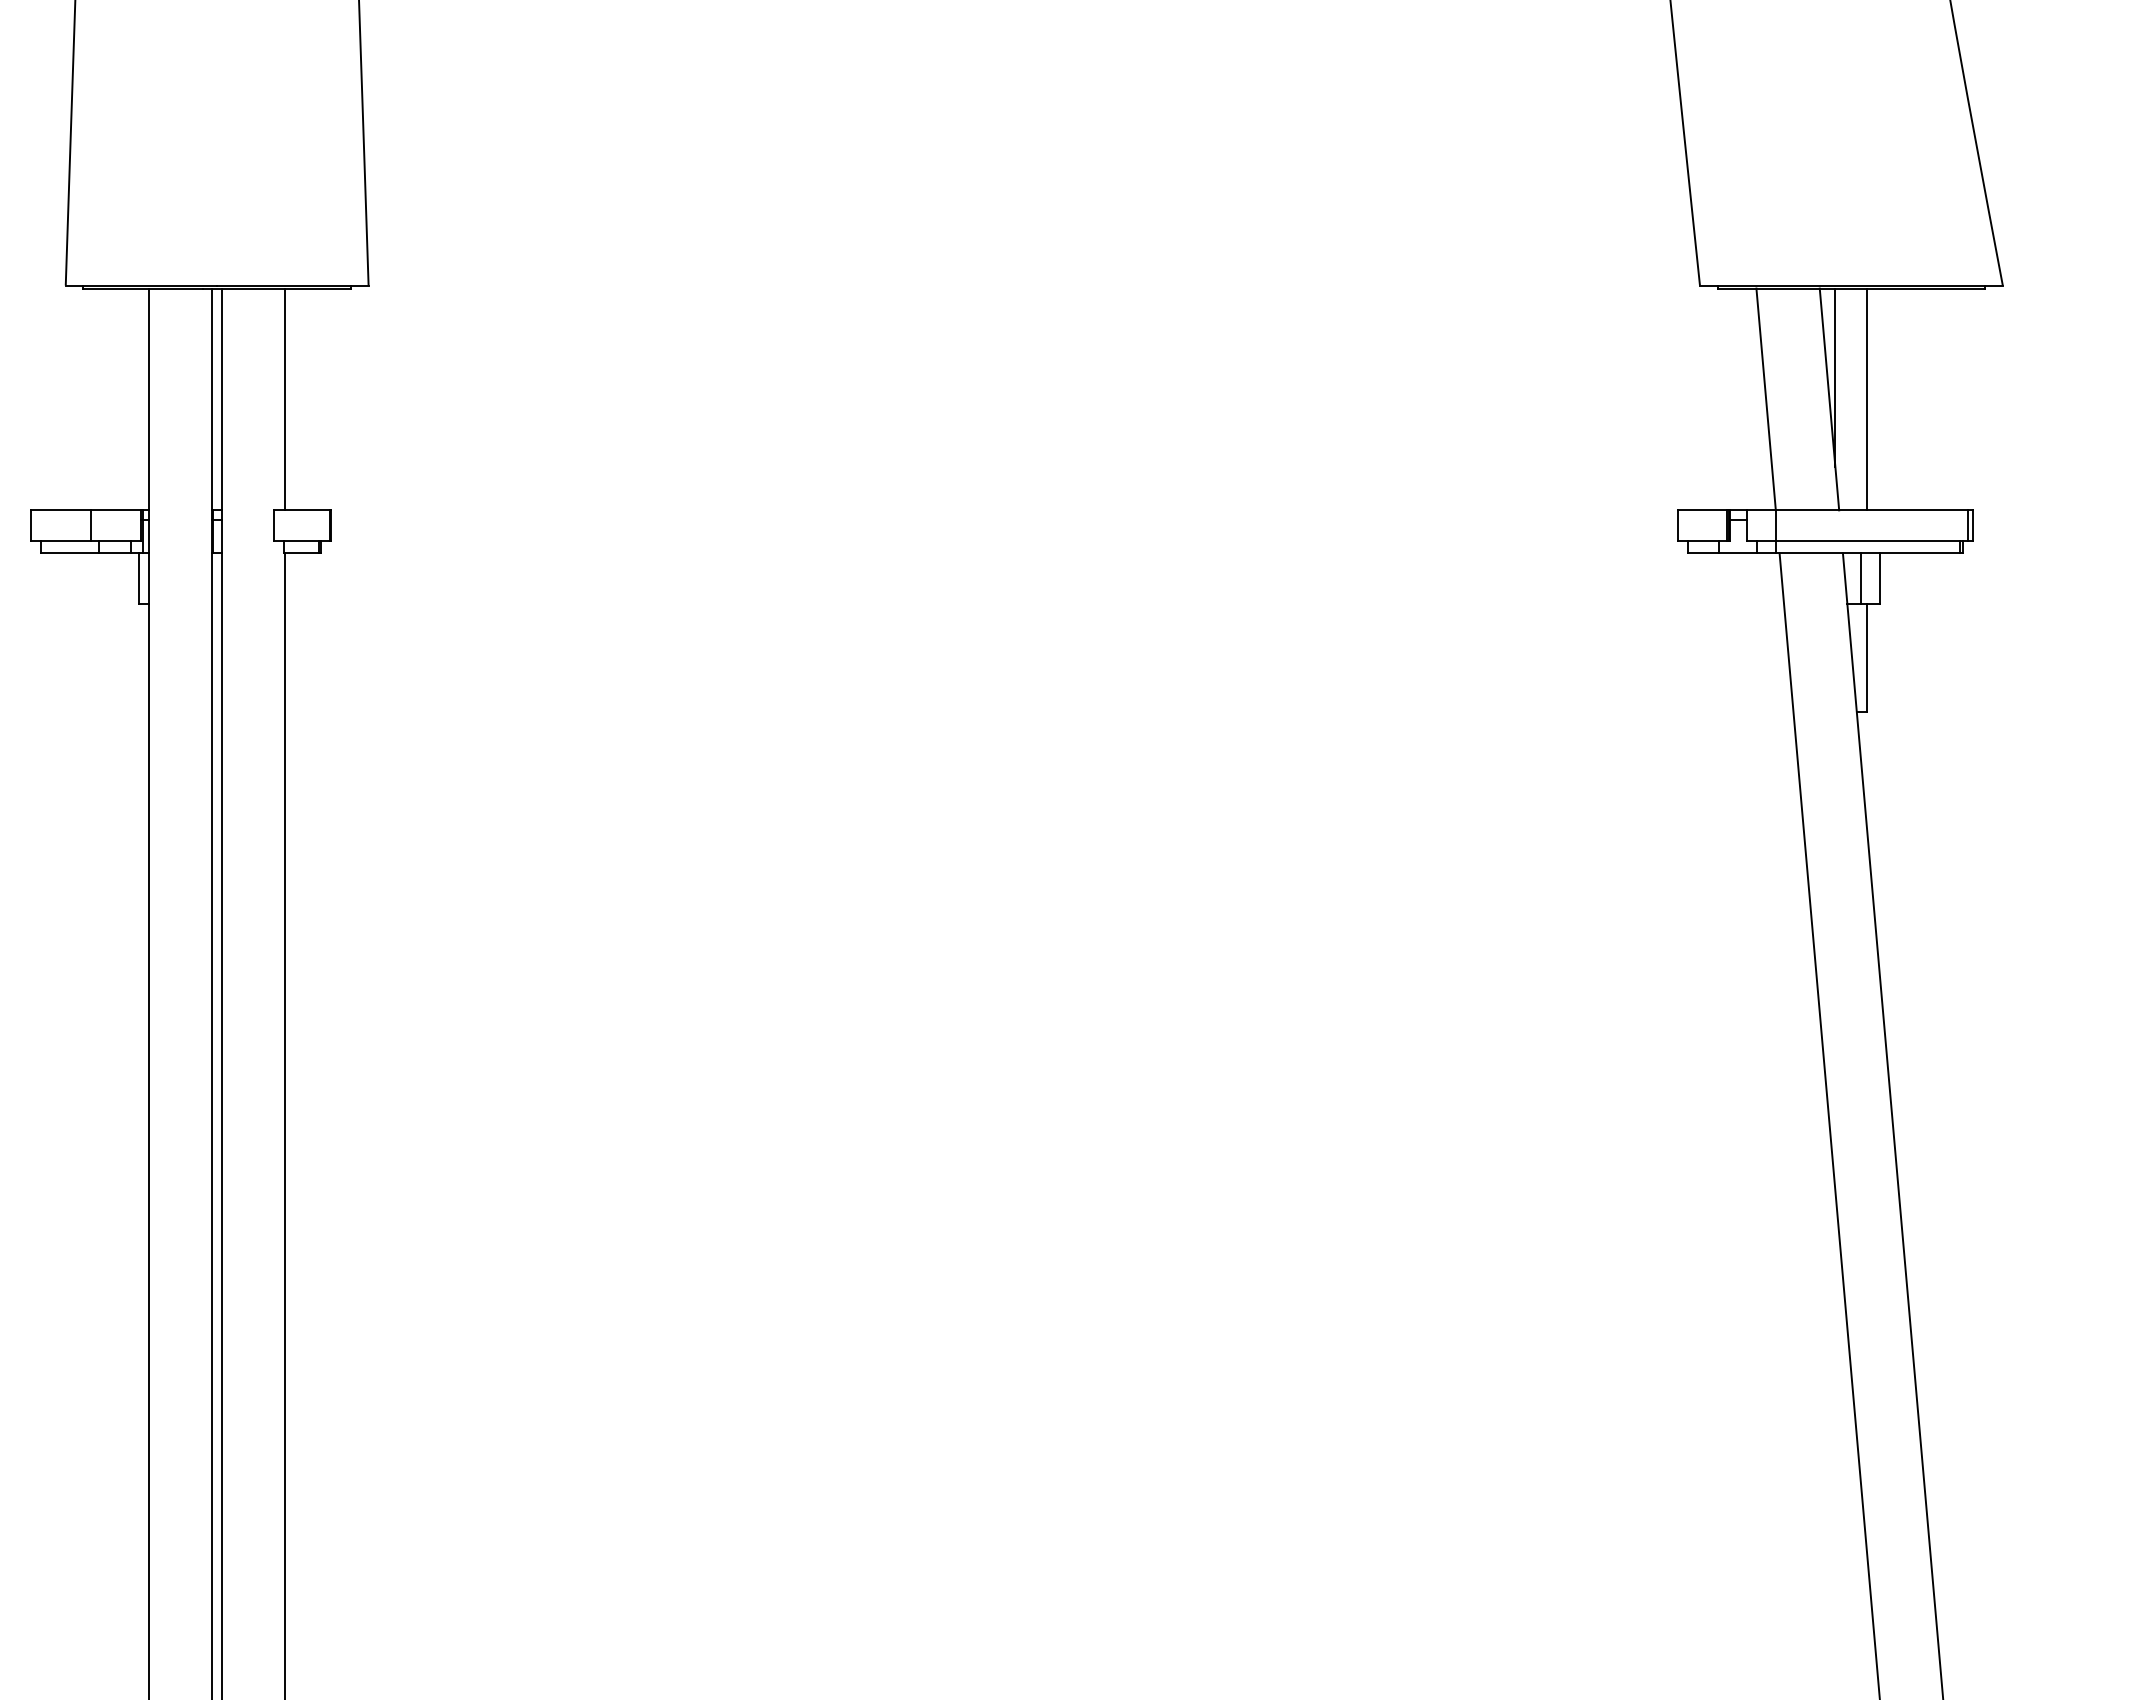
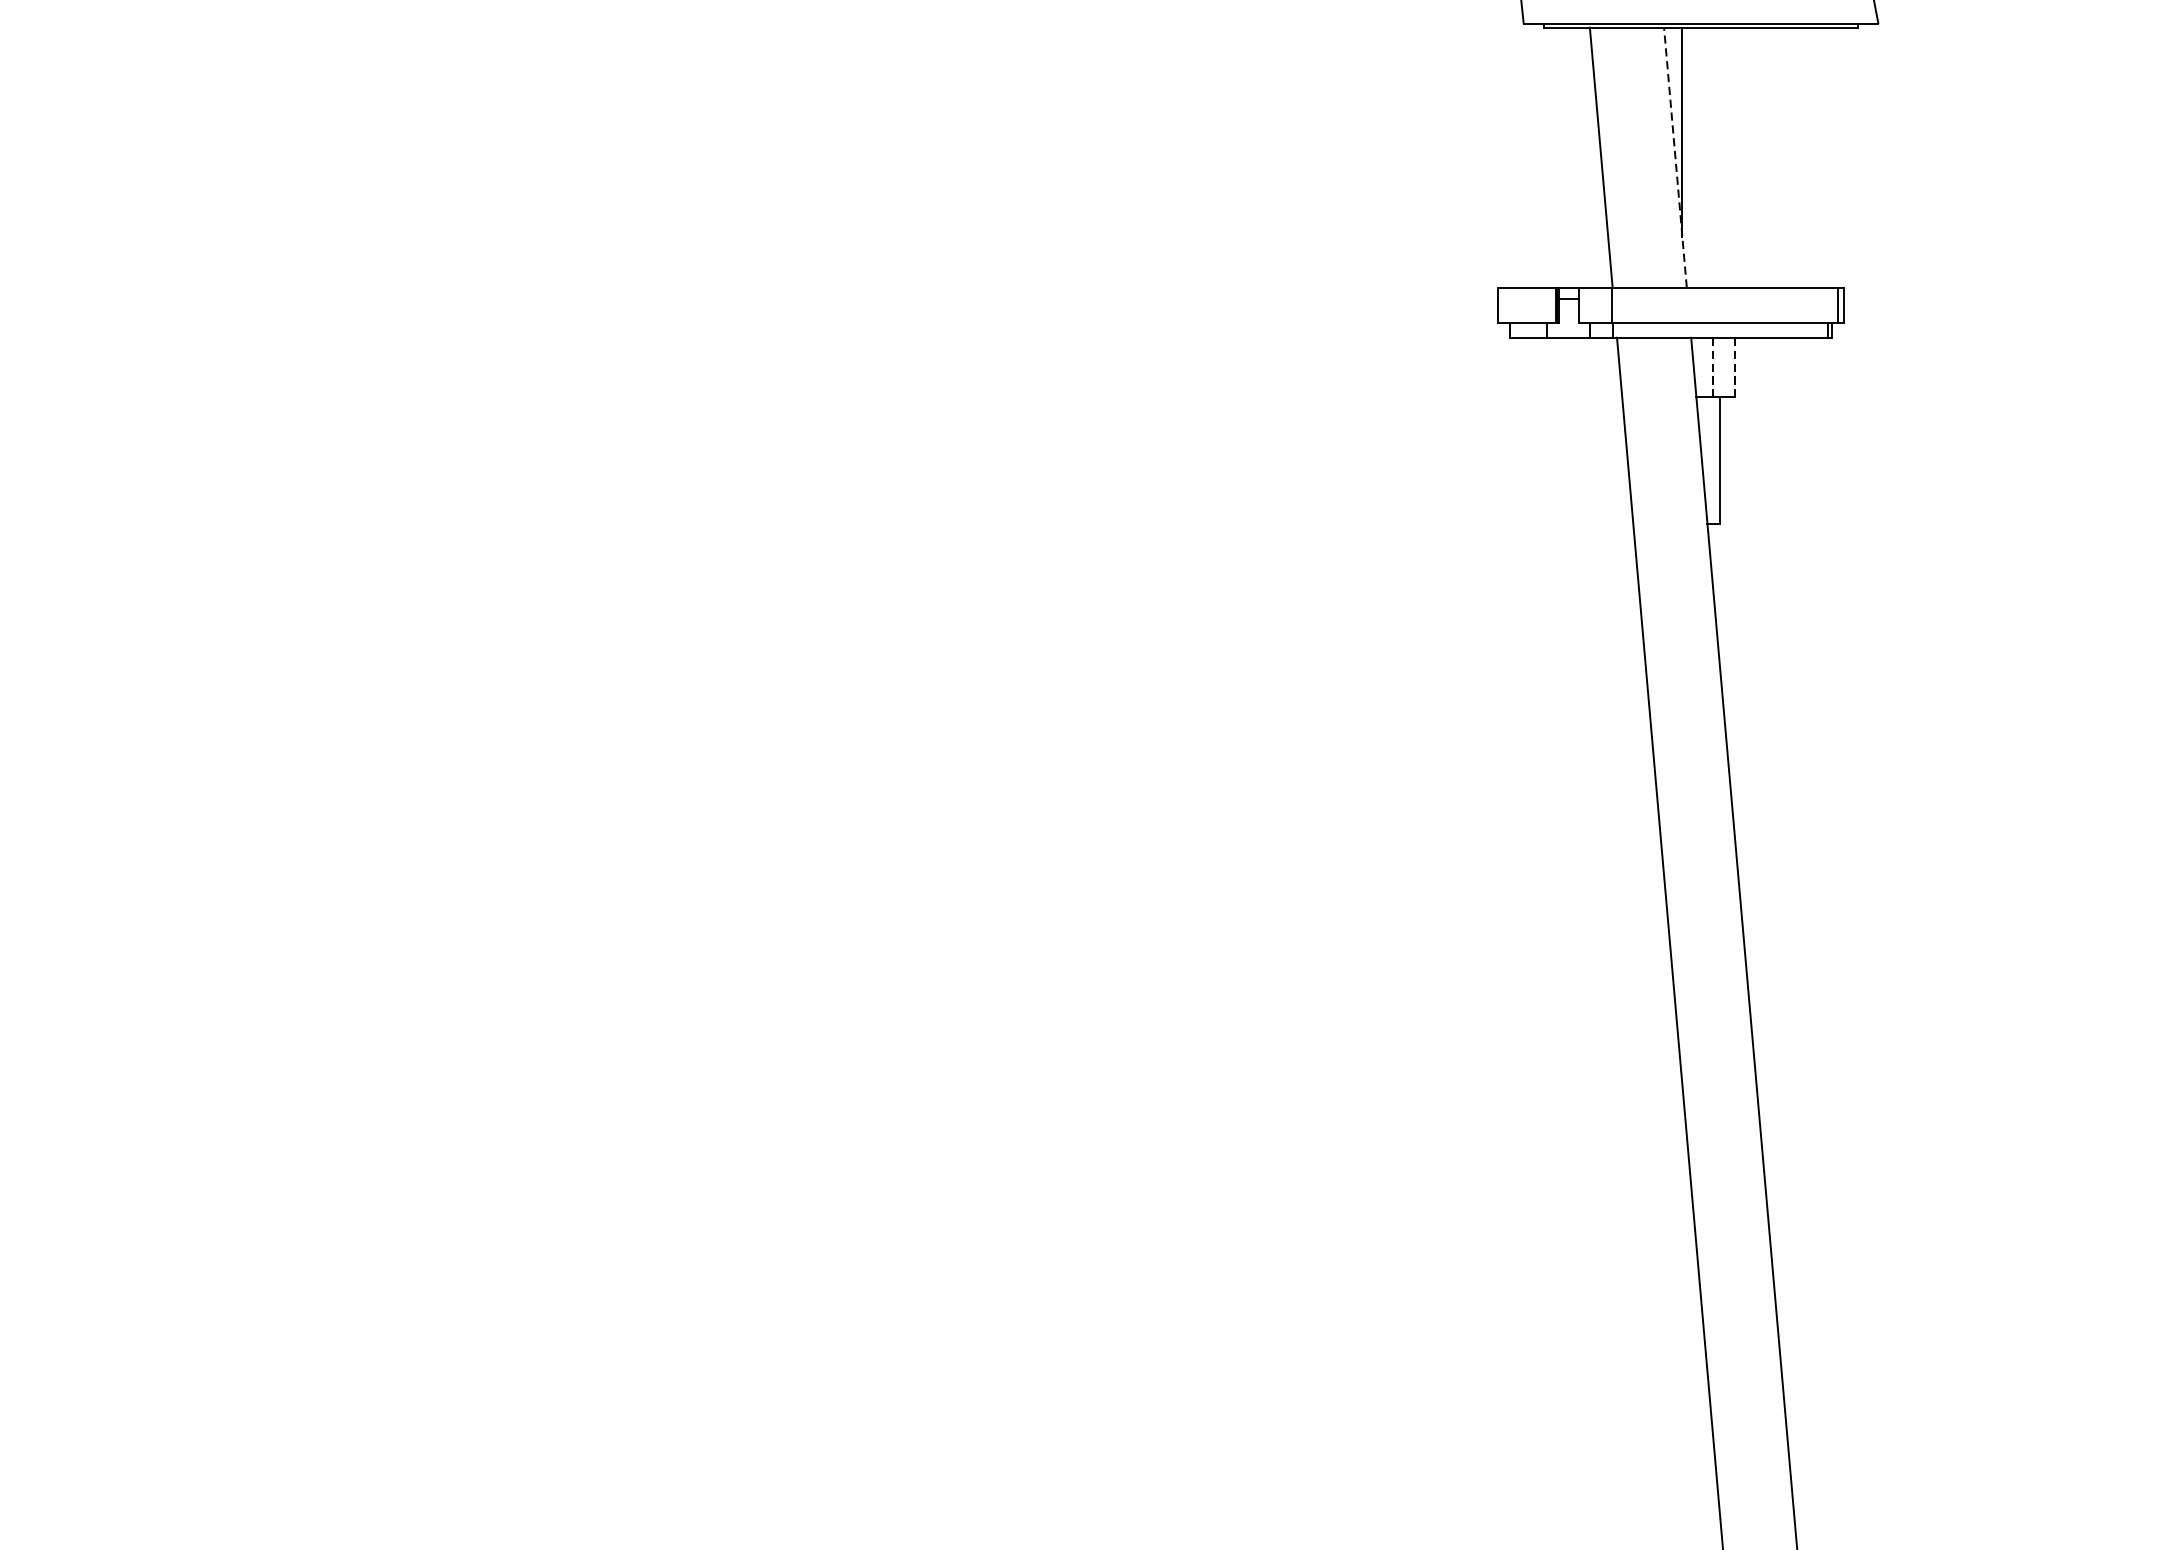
line: (1829, 398) -> (1675, 156), solid -> dashed
line: (1867, 399) -> (1719, 157), removed
line: (1861, 579) -> (1712, 368), solid -> dashed
line: (1880, 579) -> (1735, 368), solid -> dashed

